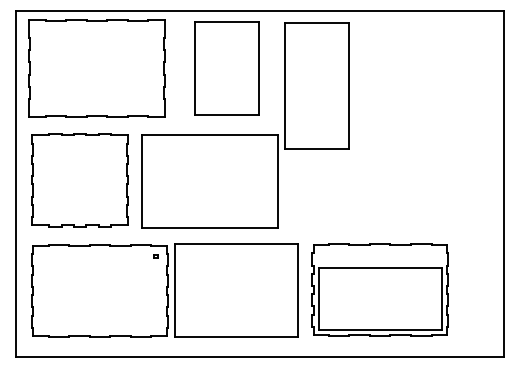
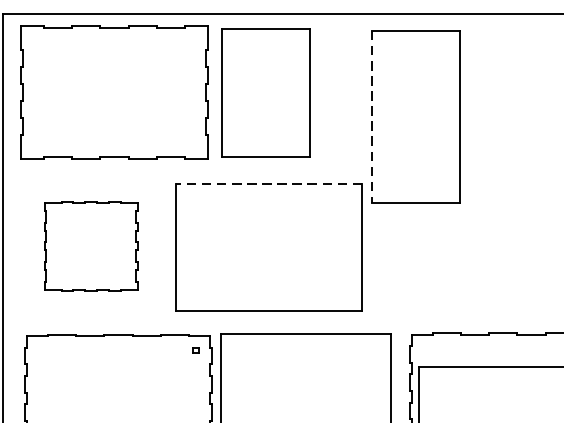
part: (226, 68) -> (264, 92), moved
line: (284, 86) -> (371, 117), solid -> dashed
line: (209, 135) -> (268, 184), solid -> dashed
part: (79, 180) -> (90, 246), size x0.7

